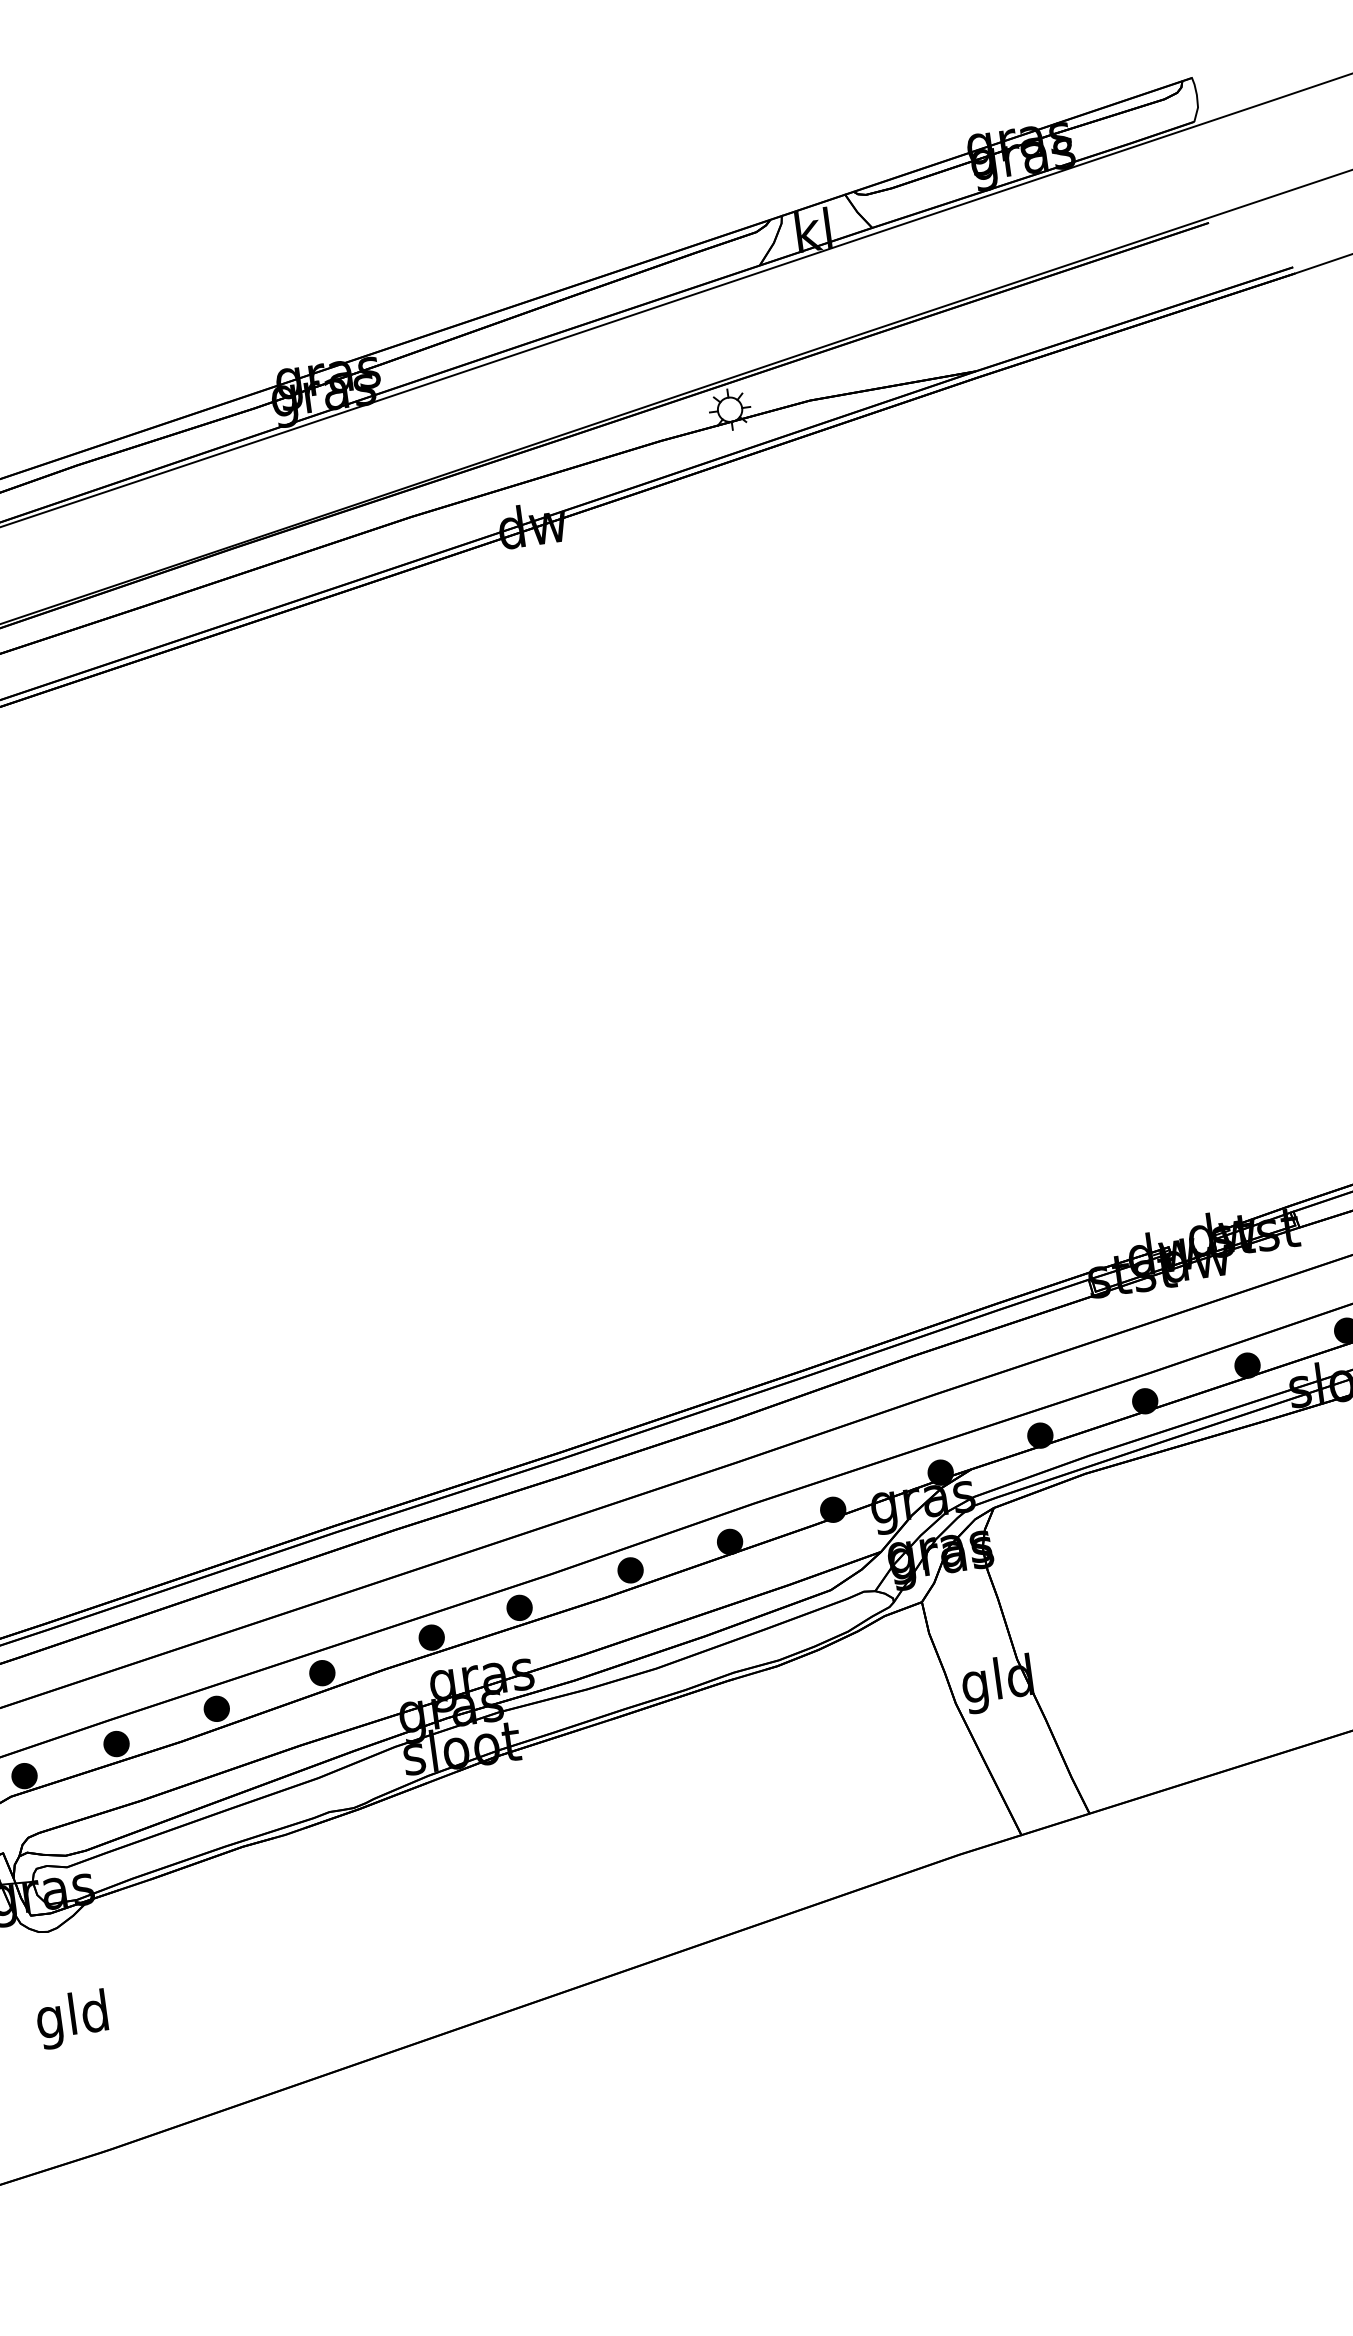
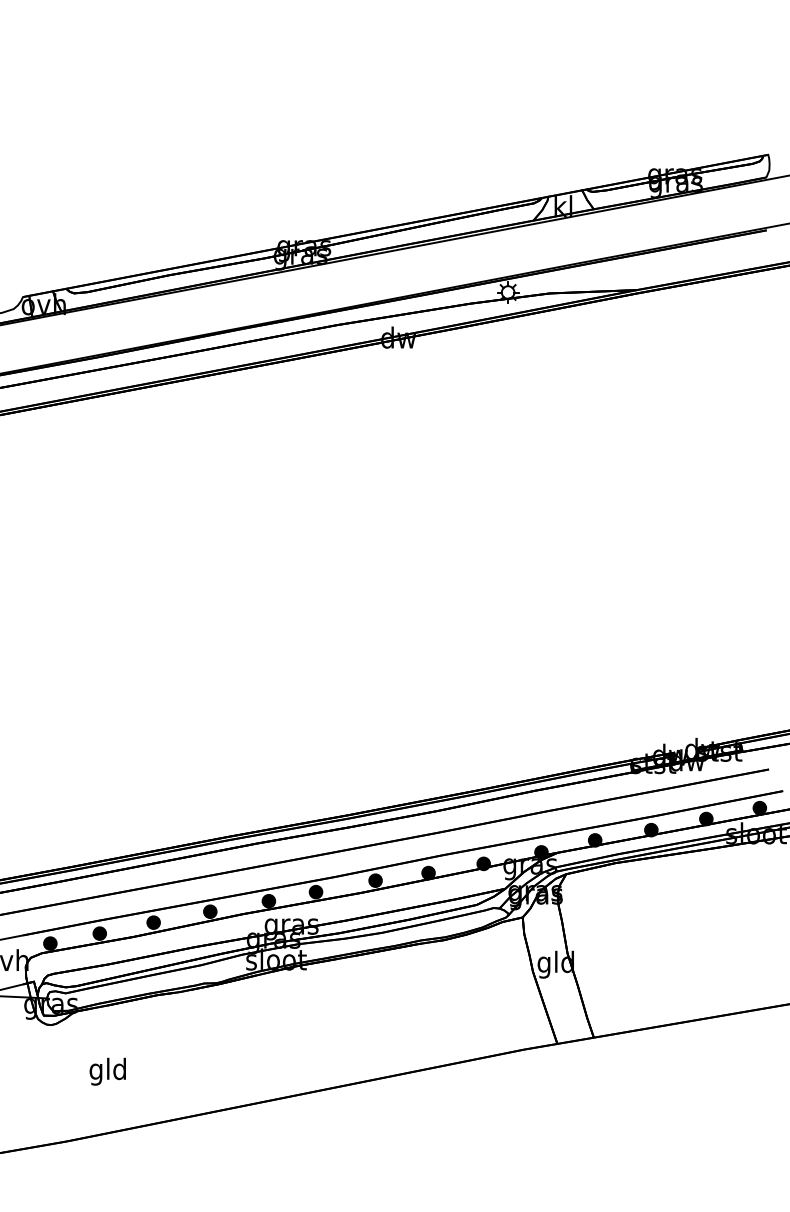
text: (71, 2019) -> (107, 1071), moved

